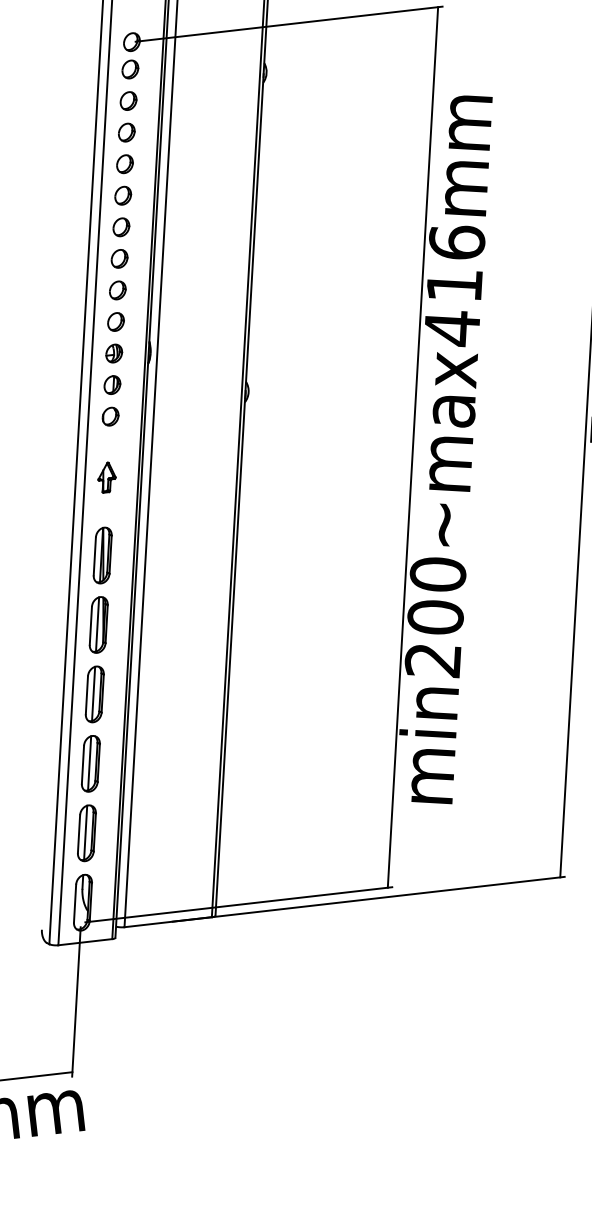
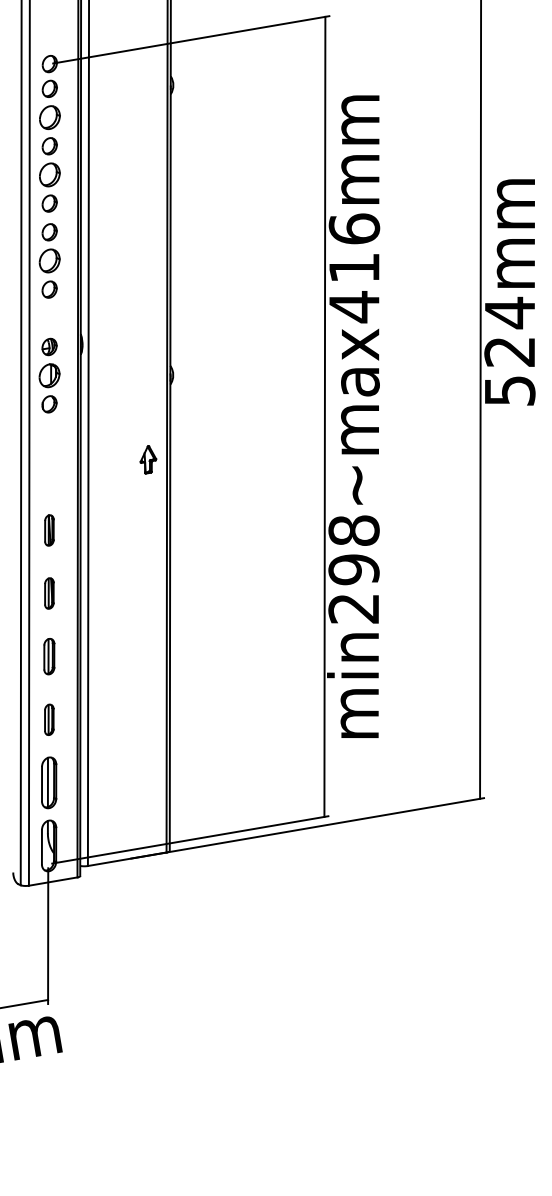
part: (128, 100) -> (49, 117), size x1.4
part: (124, 163) -> (49, 174), size x1.4
part: (119, 258) -> (49, 260), size x1.4
part: (115, 322) -> (49, 318), removed
part: (112, 384) -> (49, 375), size x1.4
part: (107, 477) -> (148, 459), moved
part: (102, 555) -> (49, 530), size x0.6
text: (436, 596) -> (353, 550), min200~max416mm -> min298~max416mm
part: (98, 624) -> (49, 593), size x0.6
part: (95, 694) -> (49, 656), size x0.7
part: (91, 763) -> (49, 719), size x0.6

